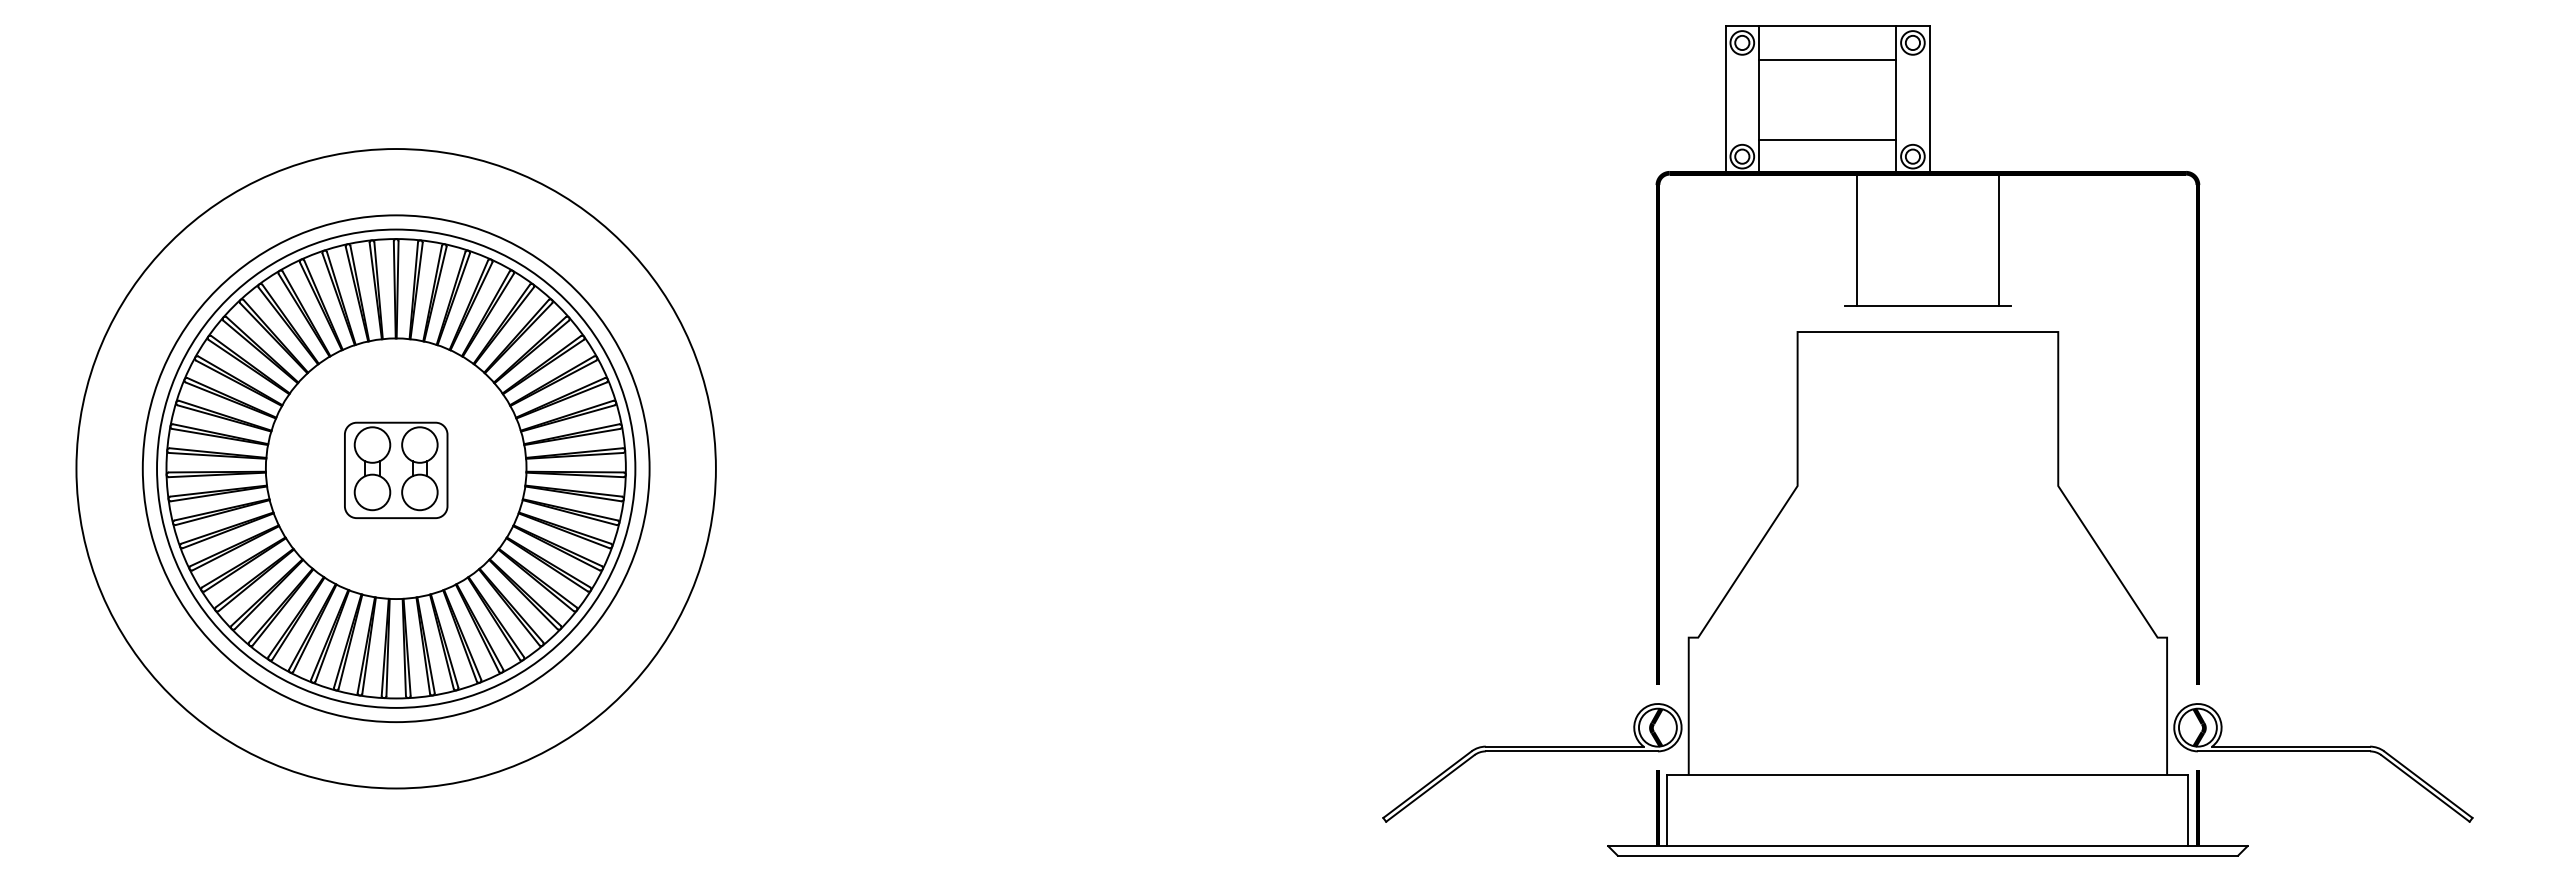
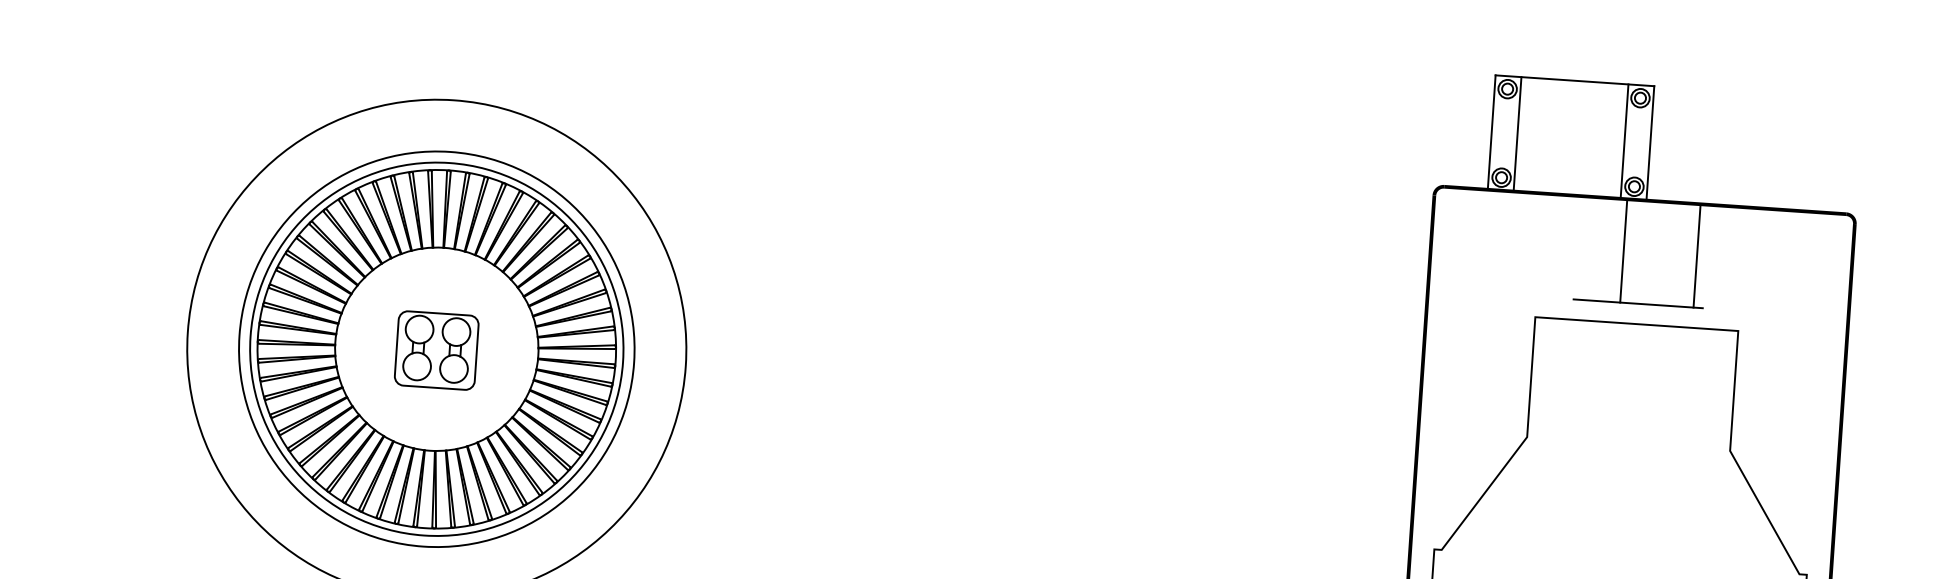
line: (1827, 59) -> (1573, 106), removed
line: (1827, 140) -> (1568, 169), removed
line: (1856, 239) -> (1623, 250), moved

